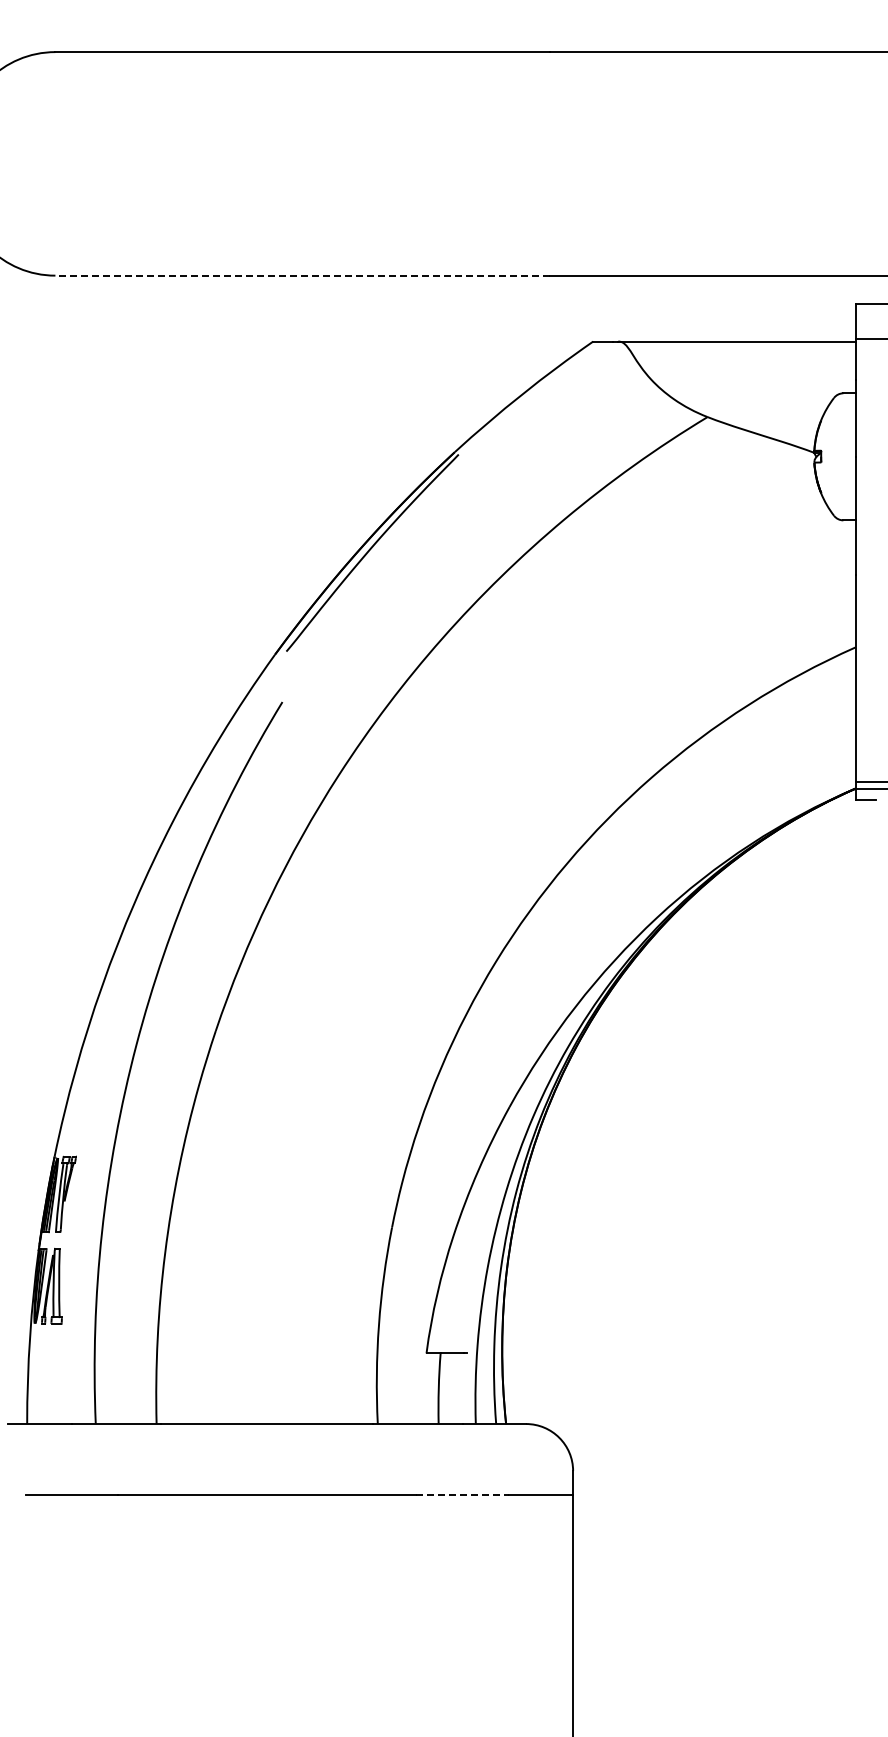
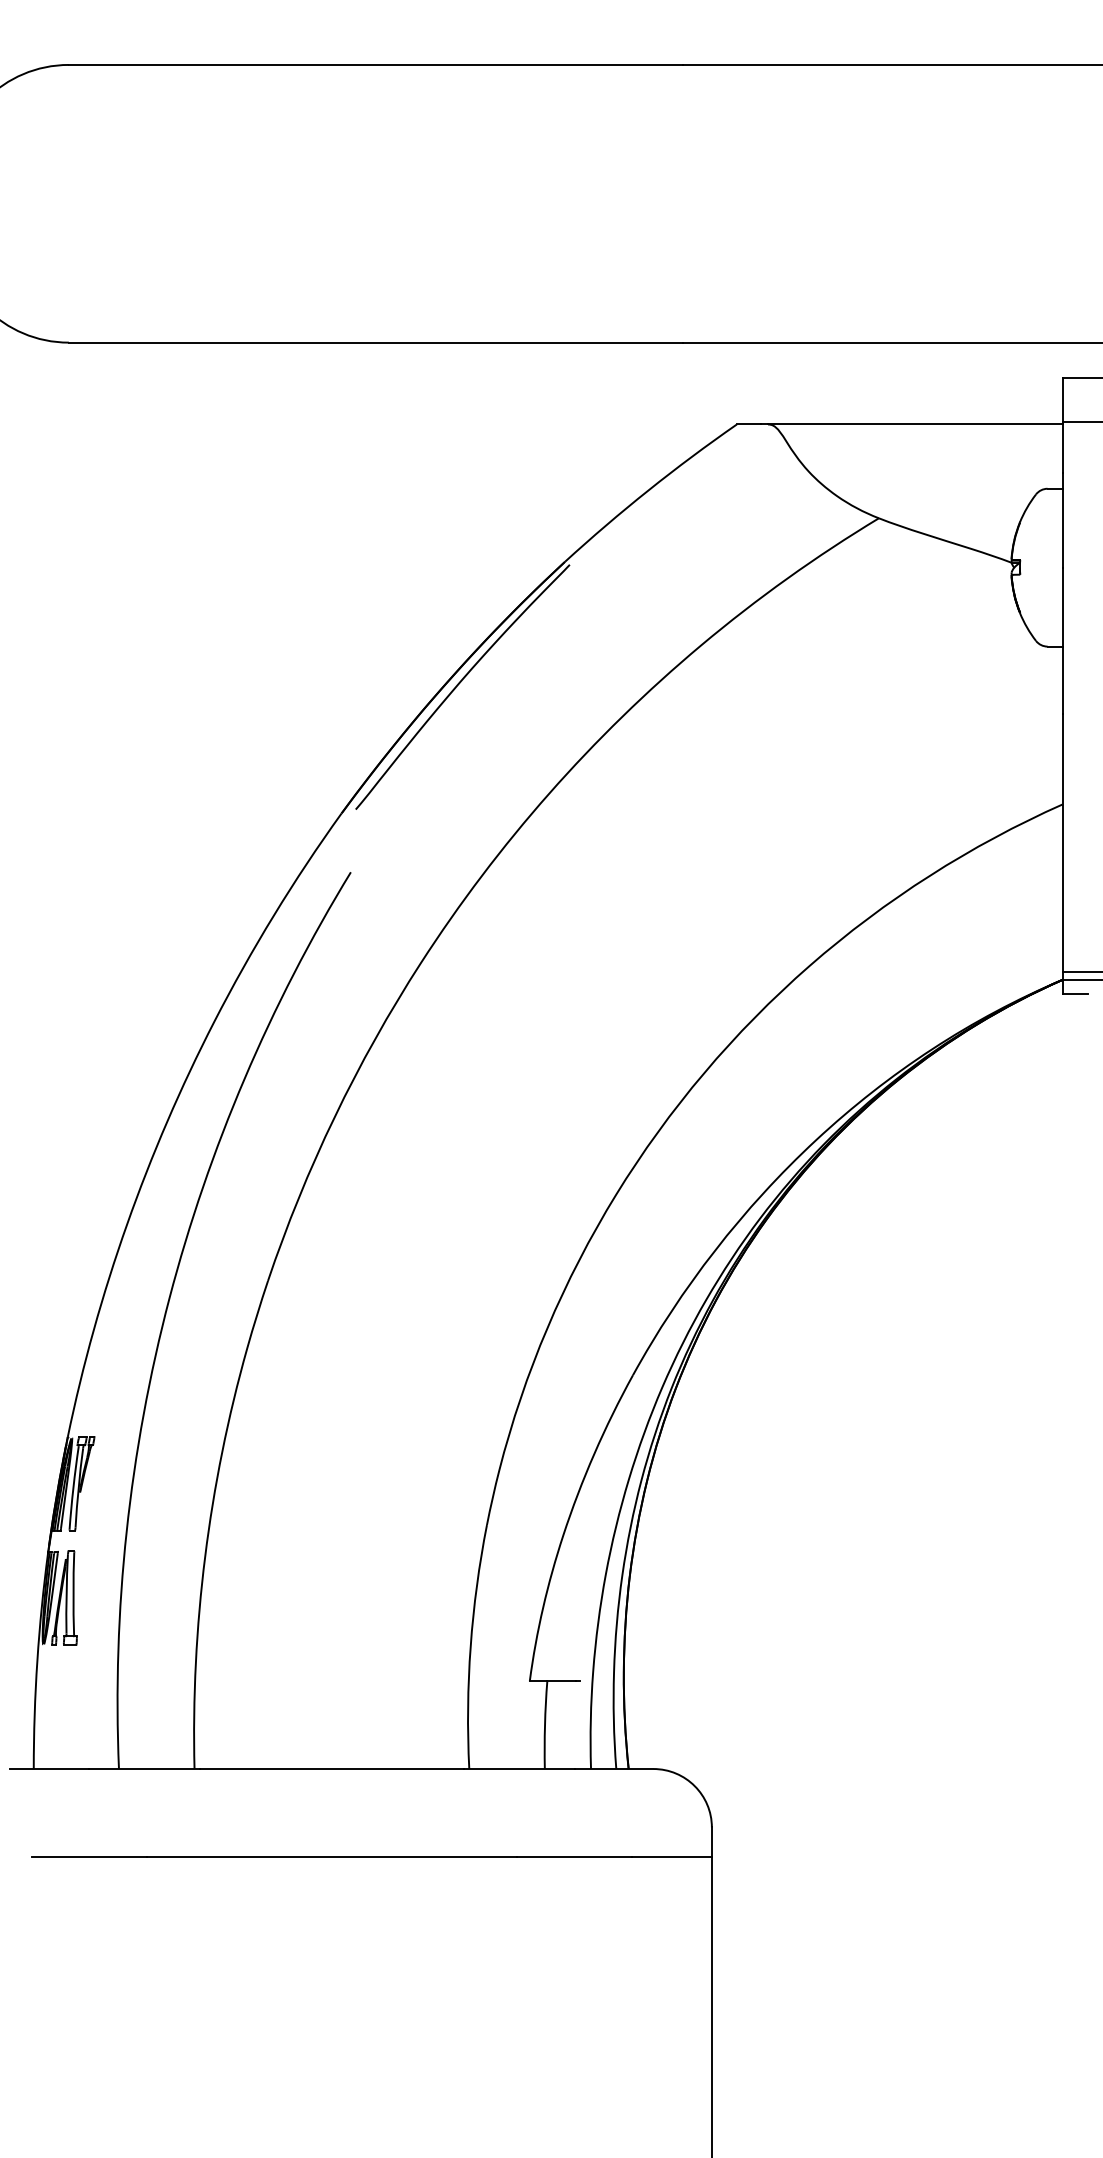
line: (302, 275) -> (375, 342), dashed -> solid
line: (462, 1494) -> (574, 1856), dashed -> solid

